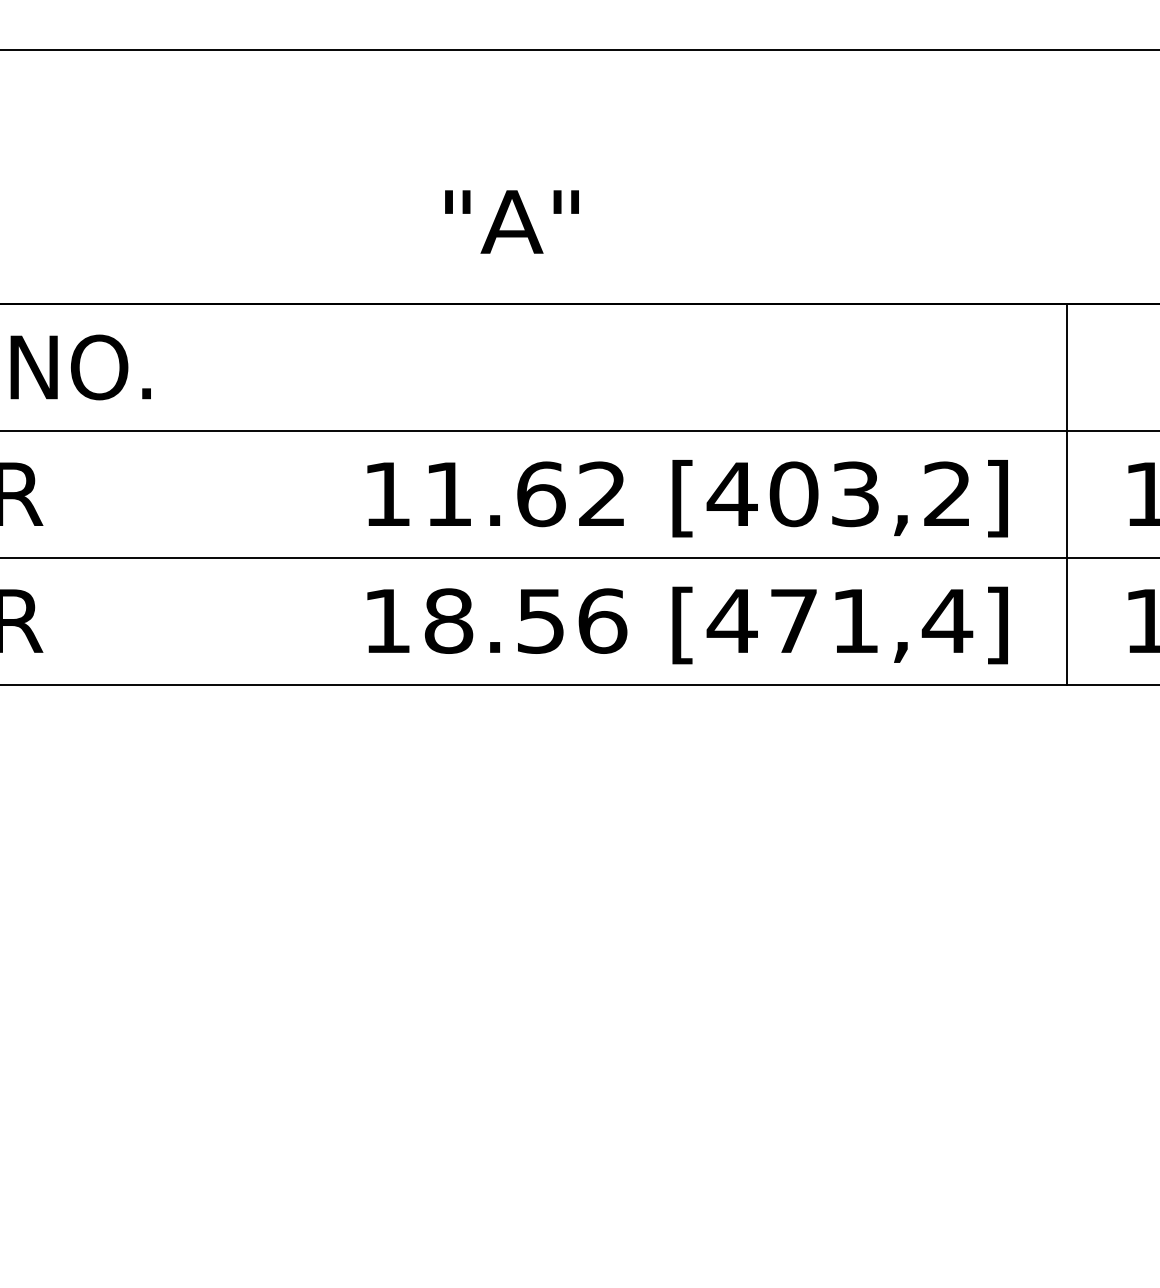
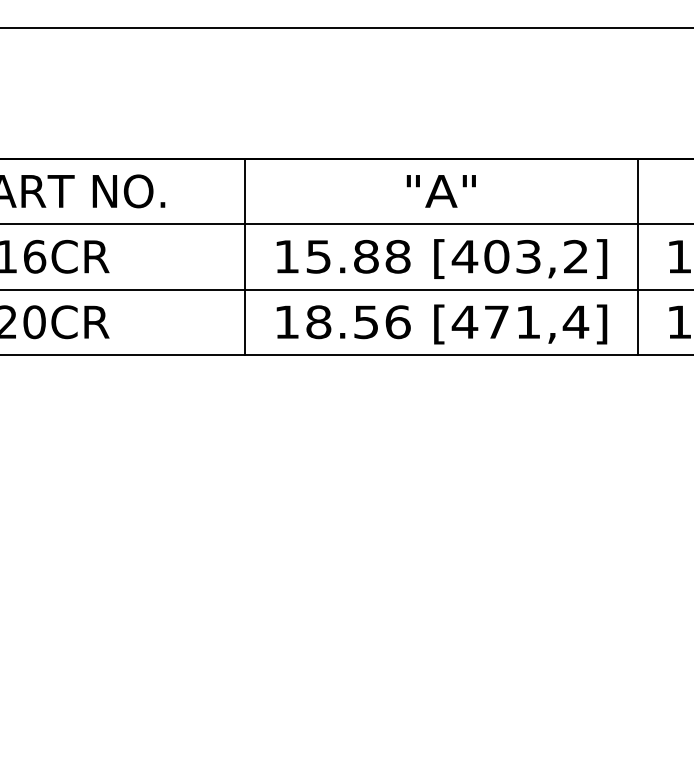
text: (510, 222) -> (440, 191), moved
line: (306, 493) -> (245, 256), added
text: (525, 493) -> (358, 256), 11.62 -> 15.88

